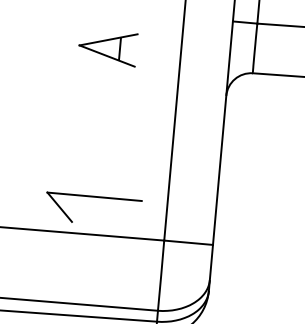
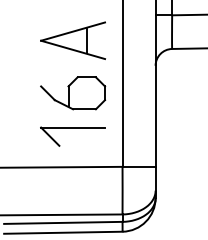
part: (107, 47) -> (72, 40), size x1.67
part: (101, 125) -> (73, 93), added
part: (93, 198) -> (72, 128), moved

